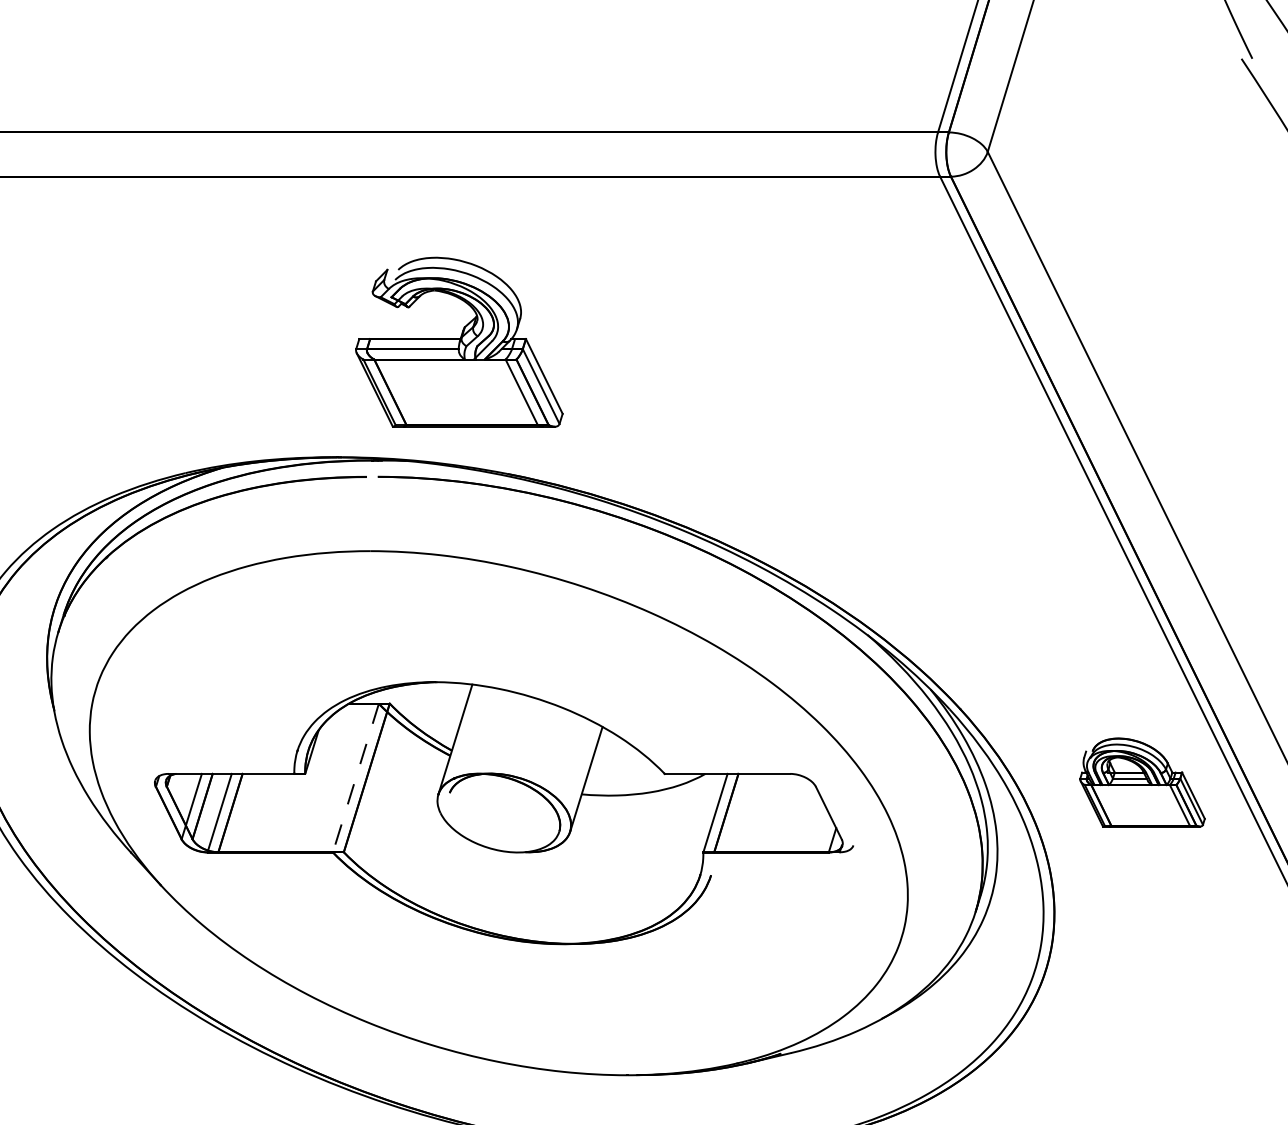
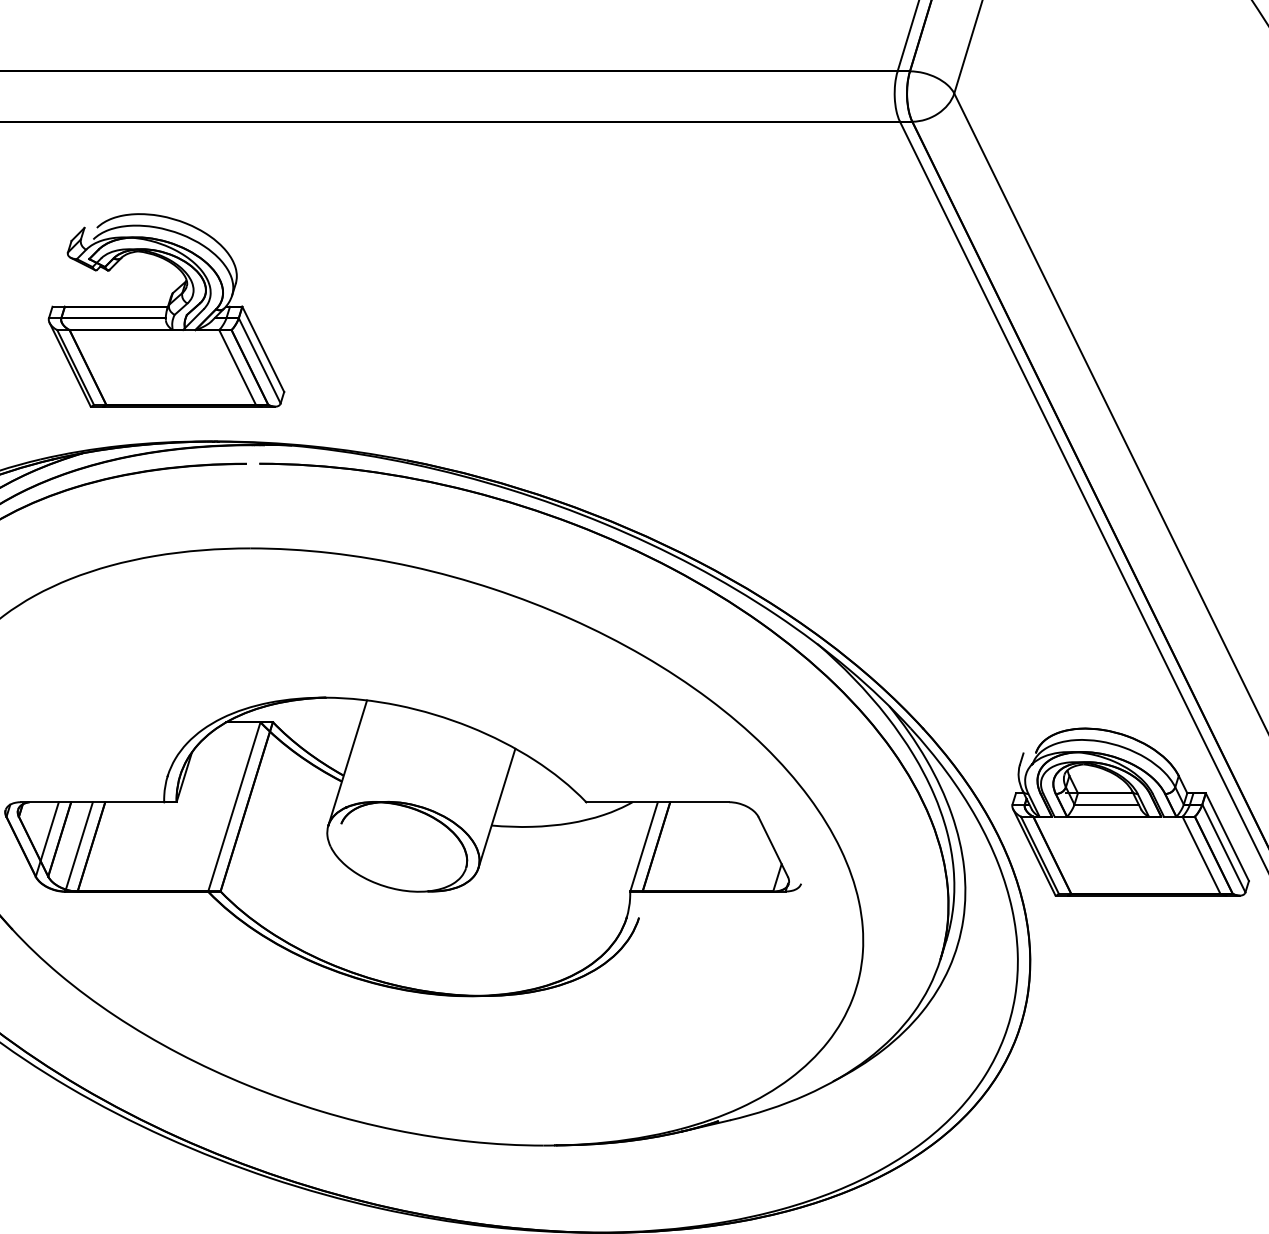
part: (459, 341) -> (166, 309), moved
line: (355, 778) -> (233, 807), dashed -> solid
part: (1142, 782) -> (1130, 812), size x1.67

